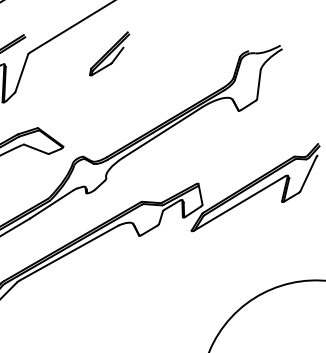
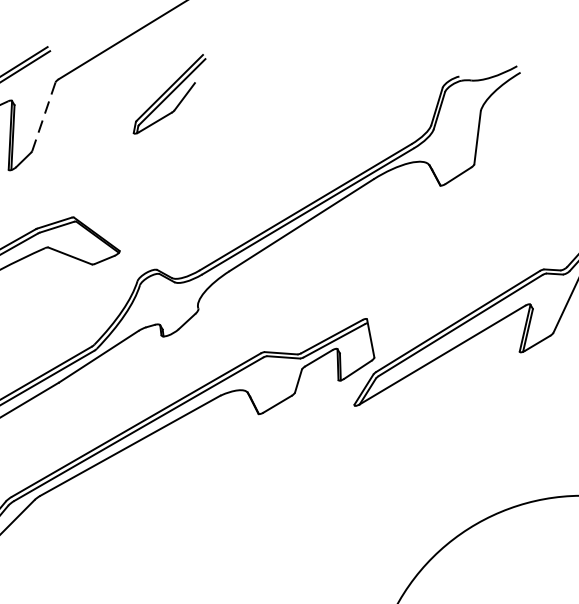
part: (109, 53) -> (169, 93), moved
line: (21, 73) -> (43, 117), solid -> dashed

